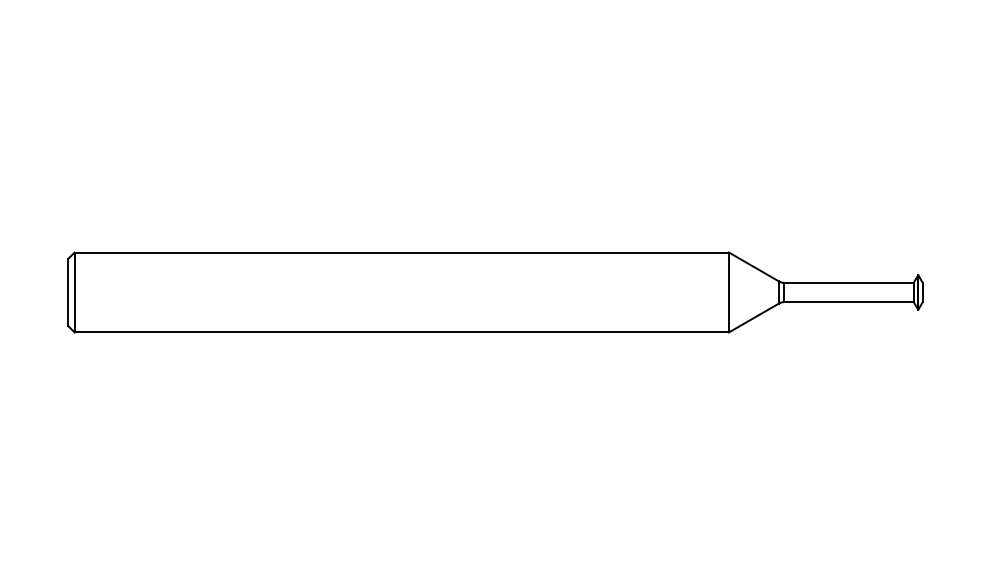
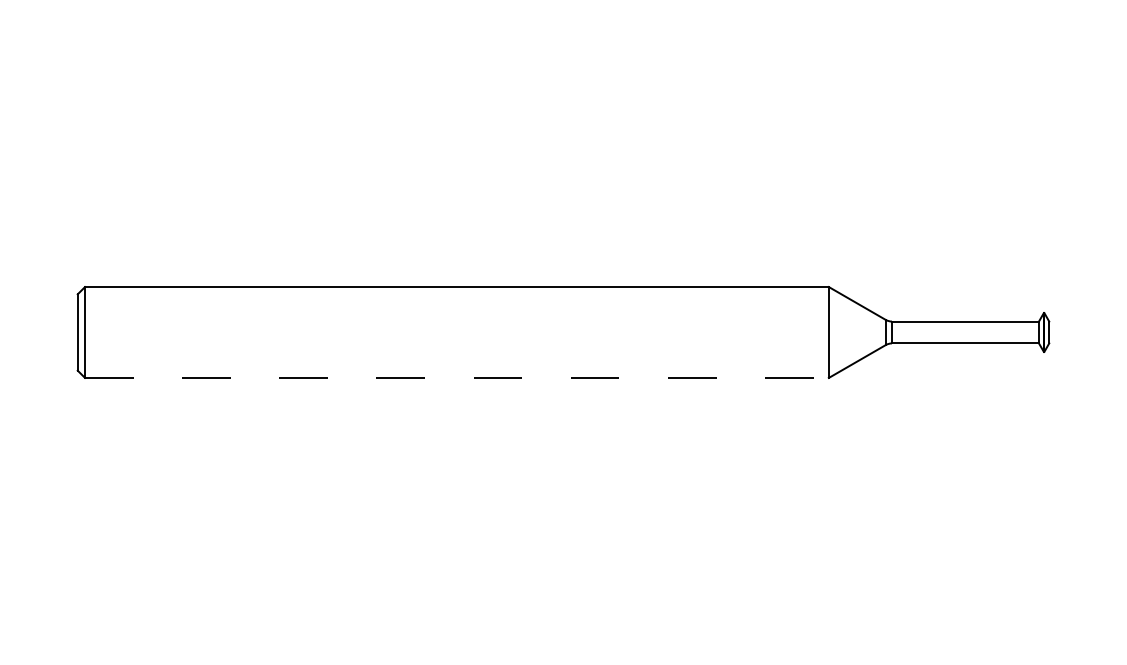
line: (402, 332) -> (457, 377), solid -> dashed

